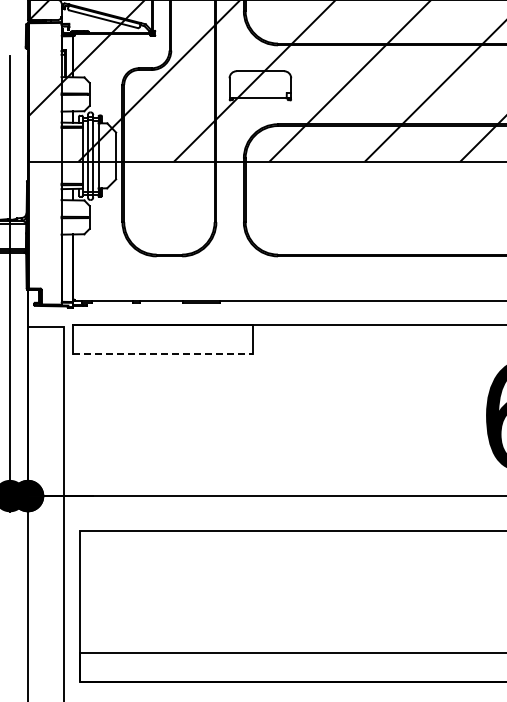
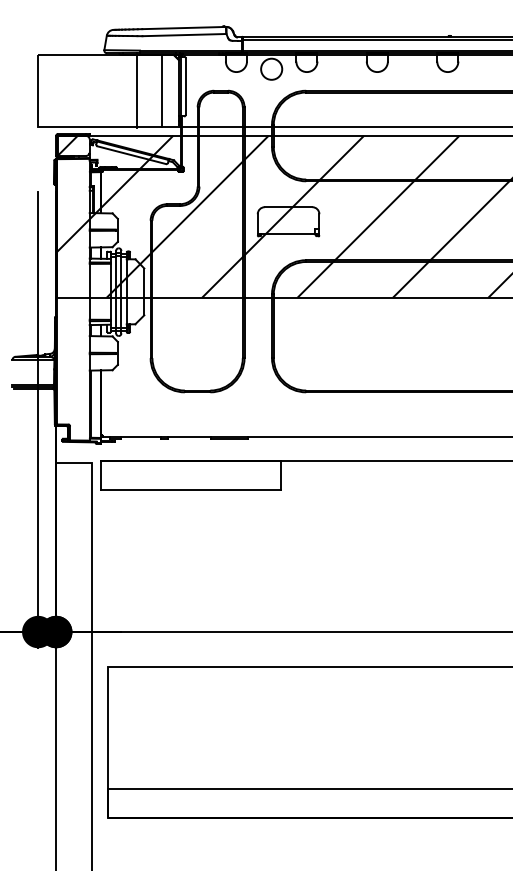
line: (163, 354) -> (191, 490), dashed -> solid

